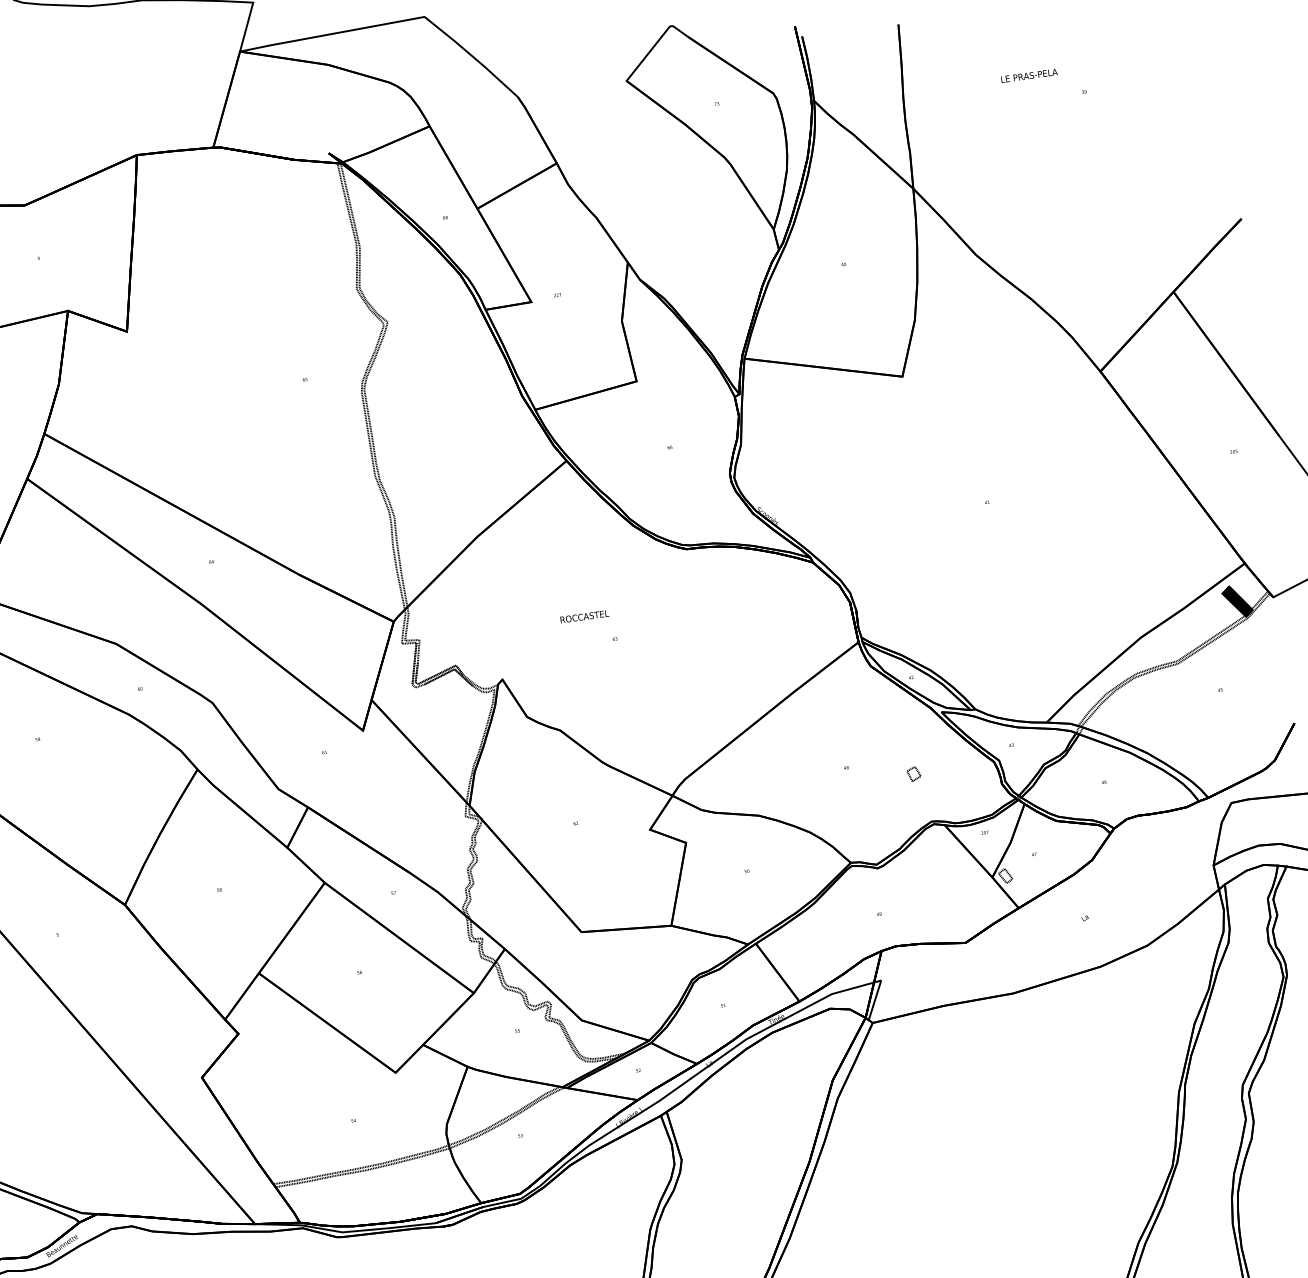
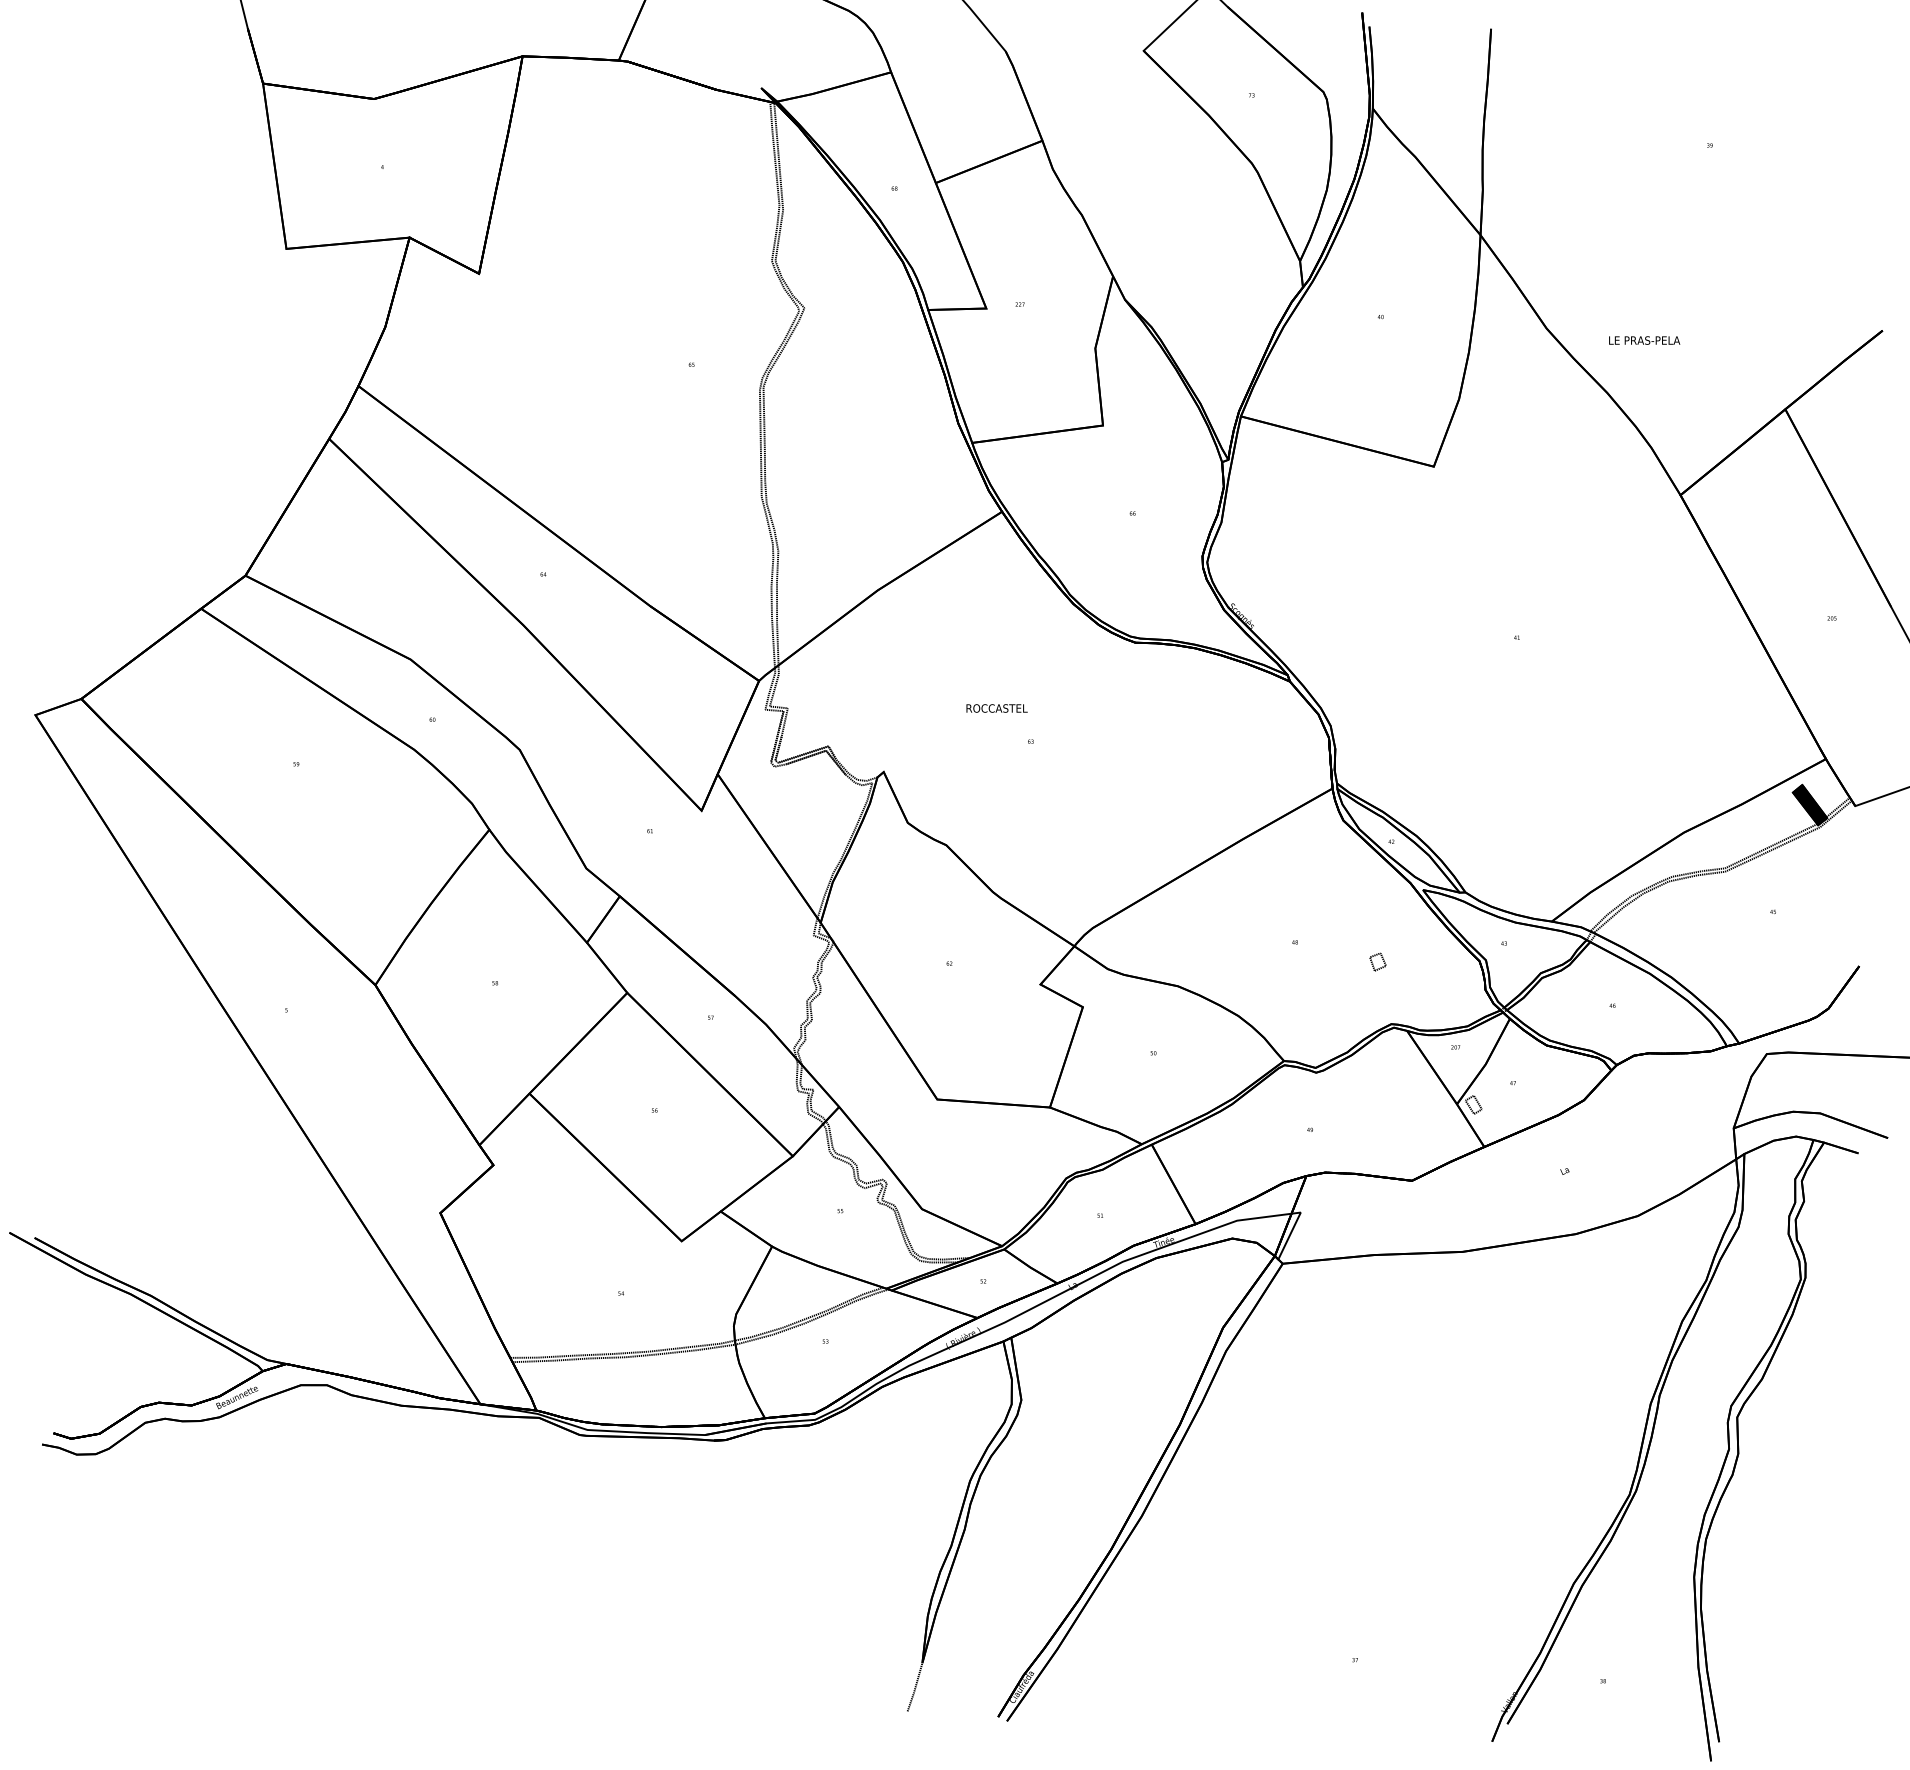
text: (1029, 75) -> (1644, 340), moved

